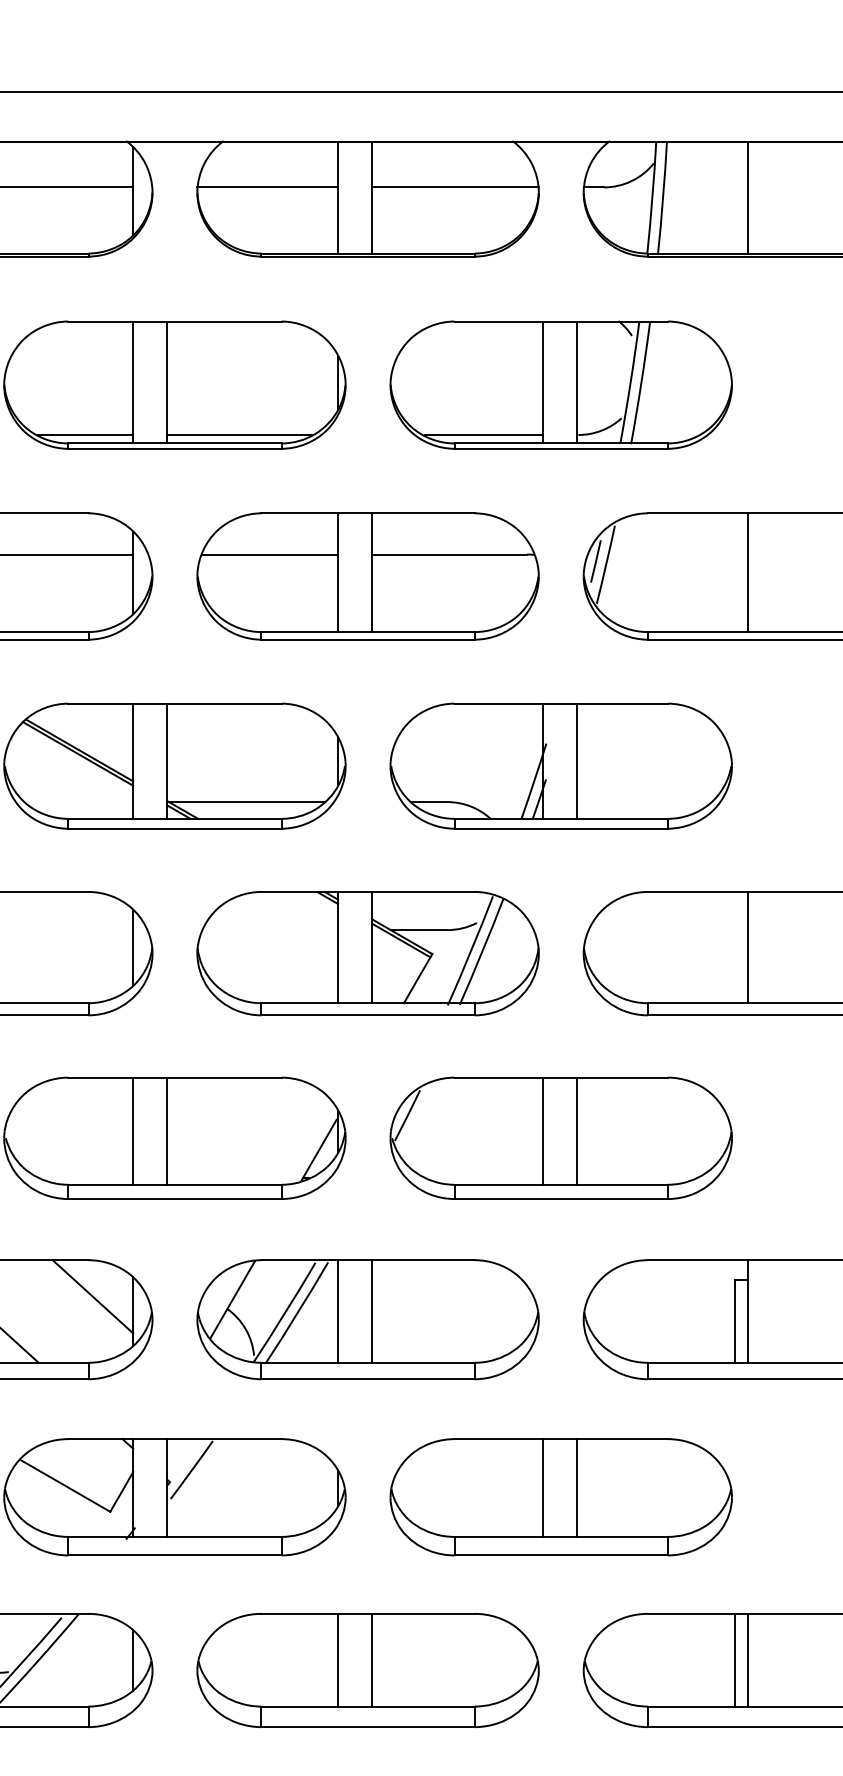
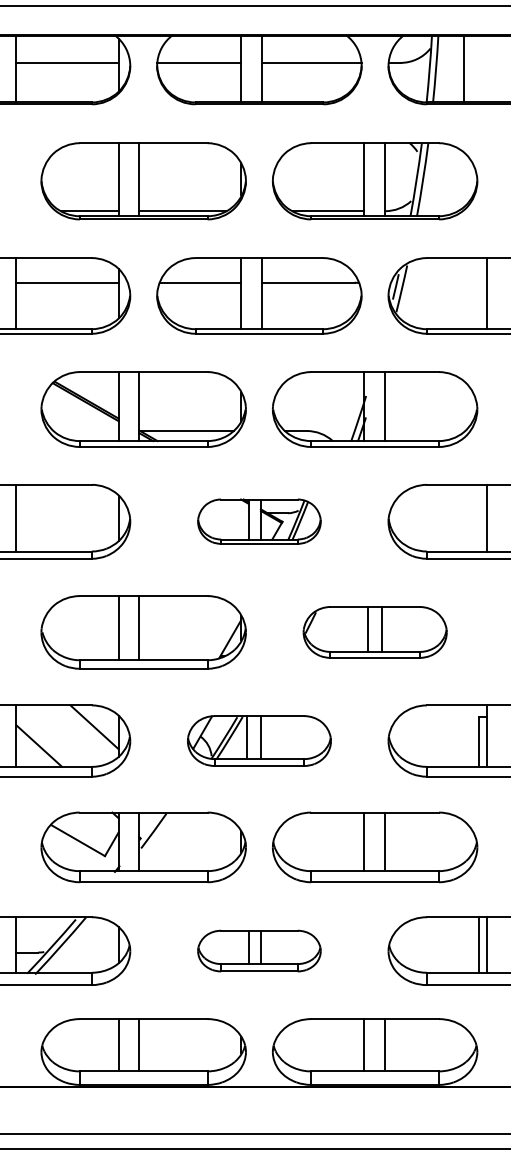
line: (747, 196) -> (463, 68), moved
part: (368, 953) -> (259, 521), size x0.6
part: (561, 1138) -> (375, 632), size x0.7
part: (368, 1318) -> (259, 740), size x0.7
part: (368, 1669) -> (259, 950), size x0.6

